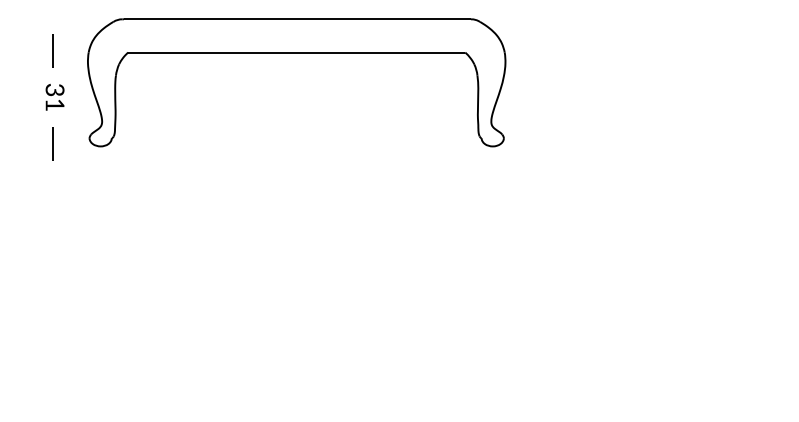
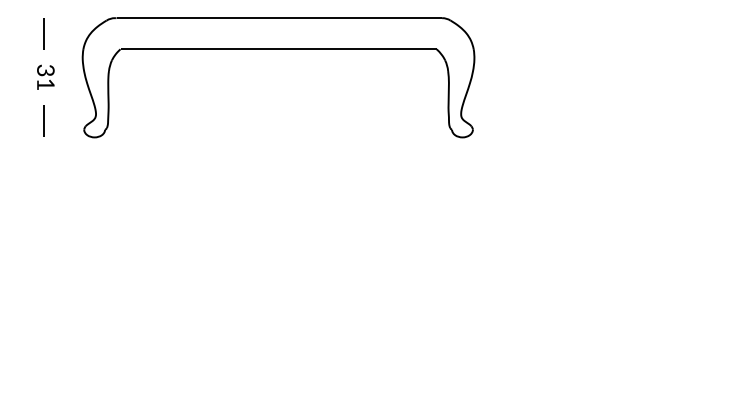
part: (54, 97) -> (45, 77), moved

